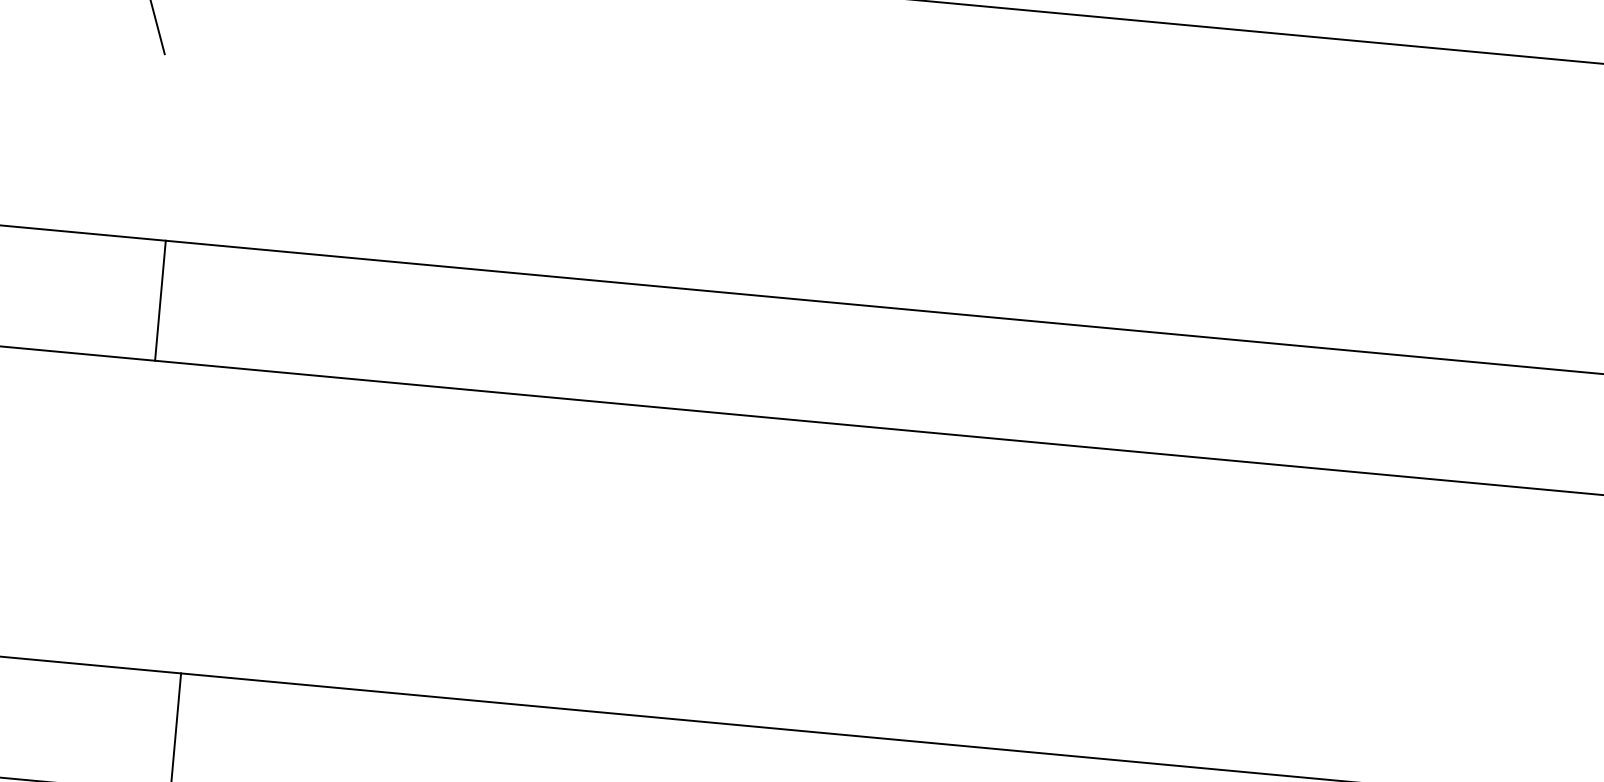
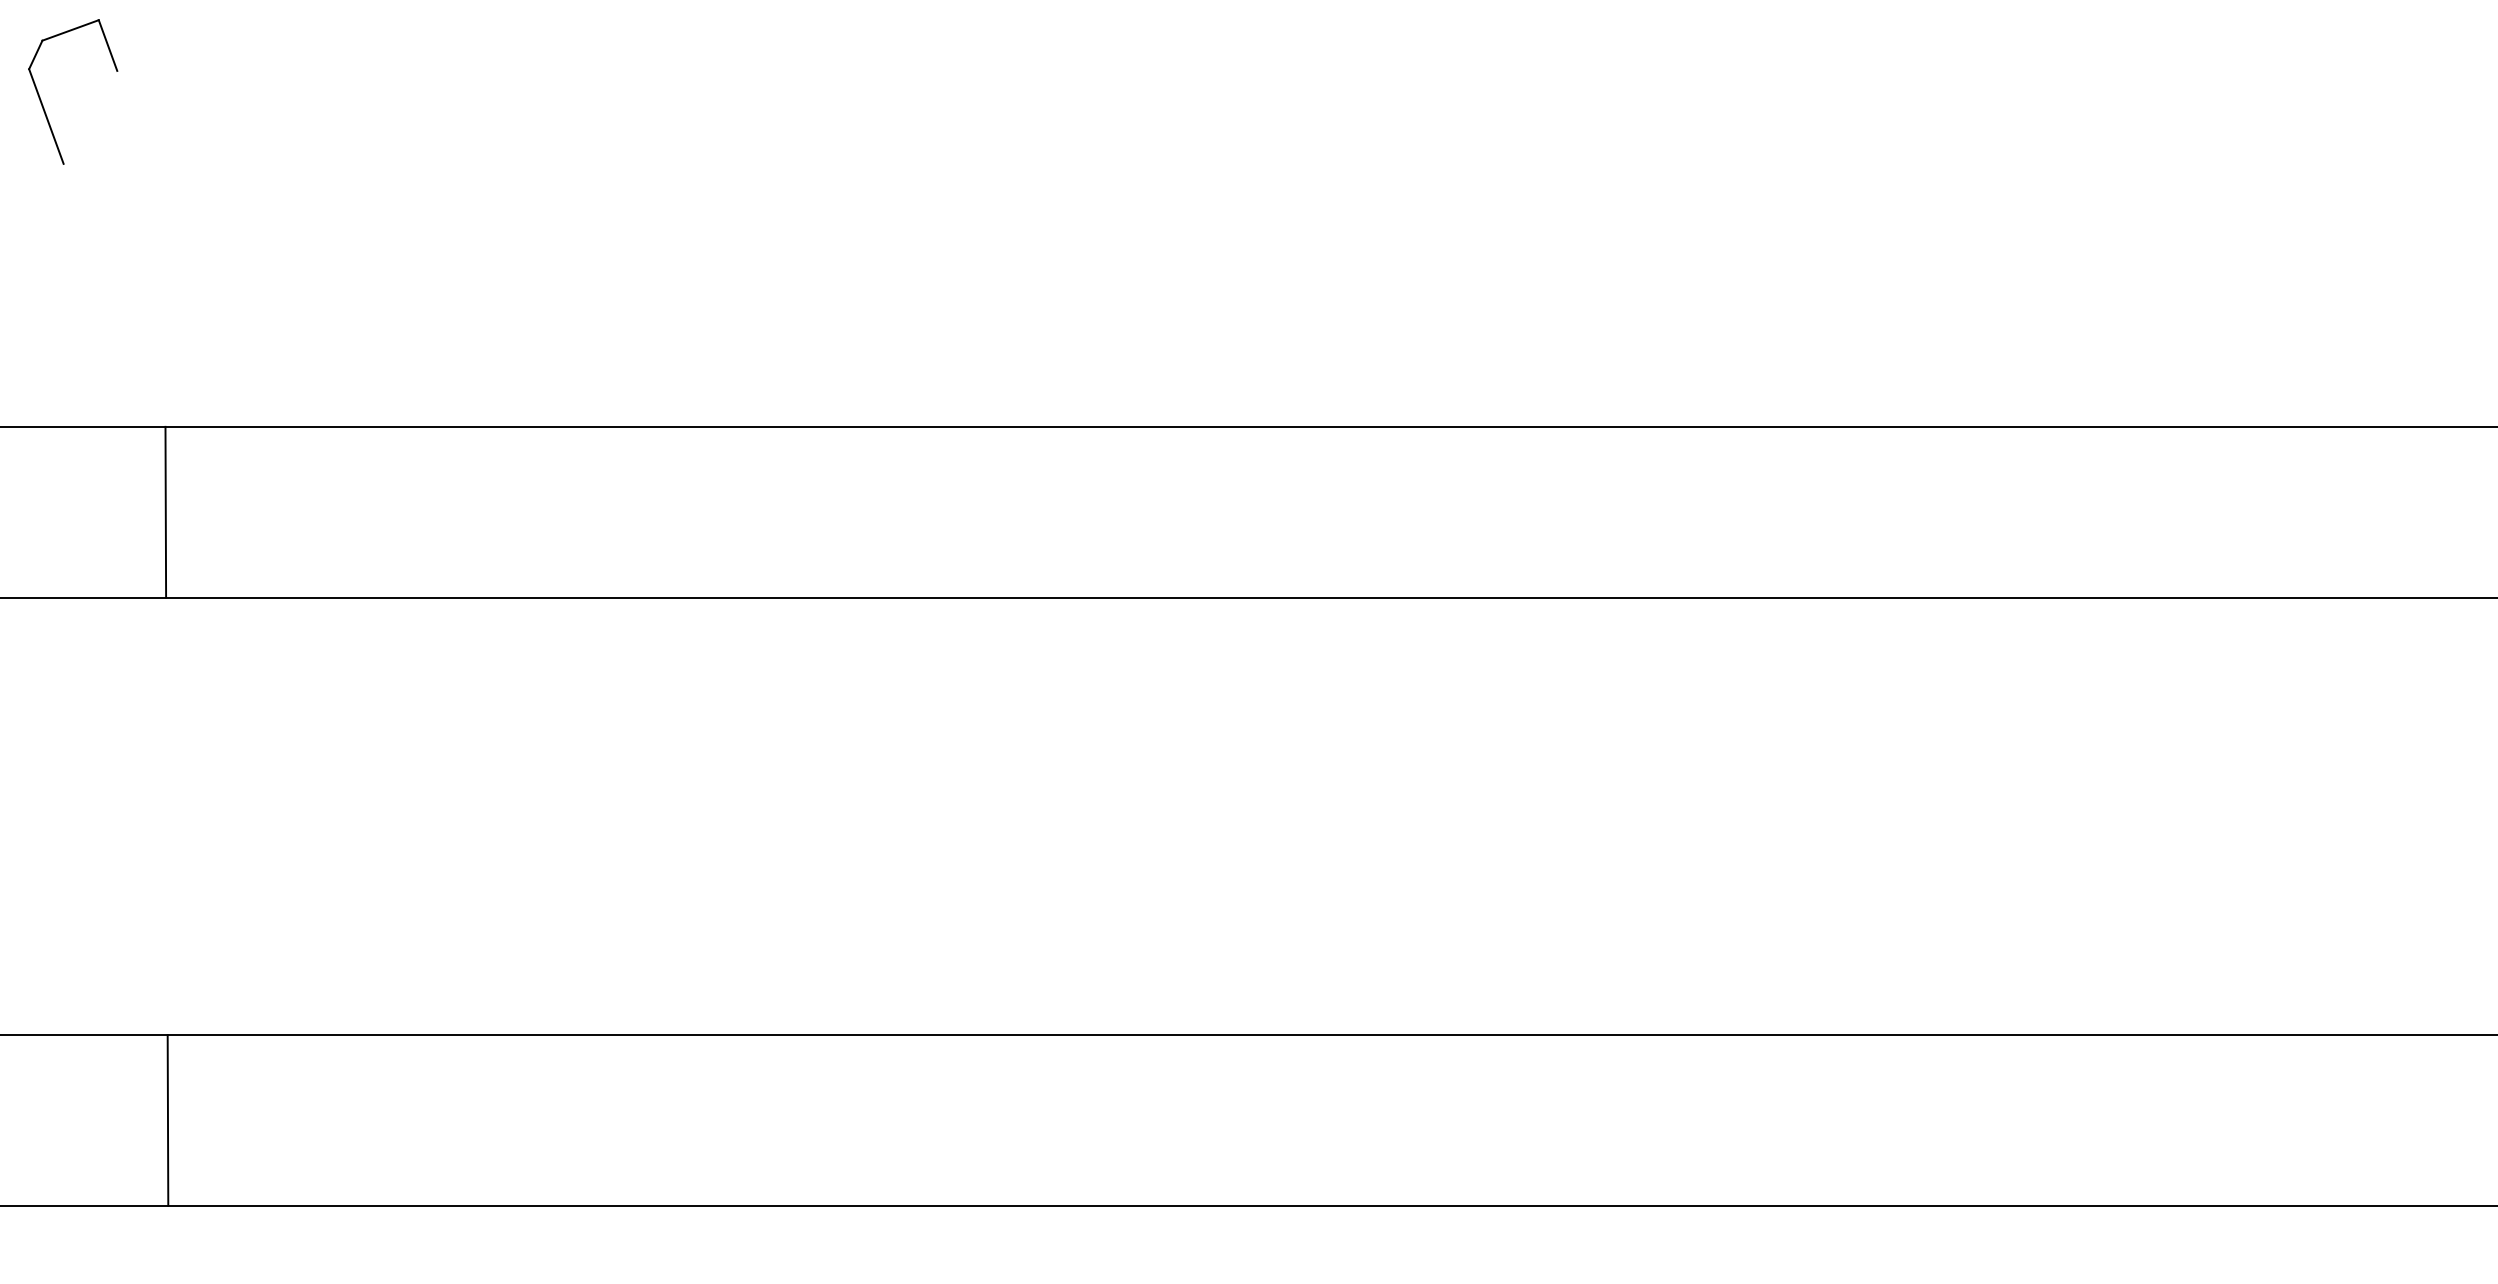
line: (160, 300) -> (165, 511), moved

